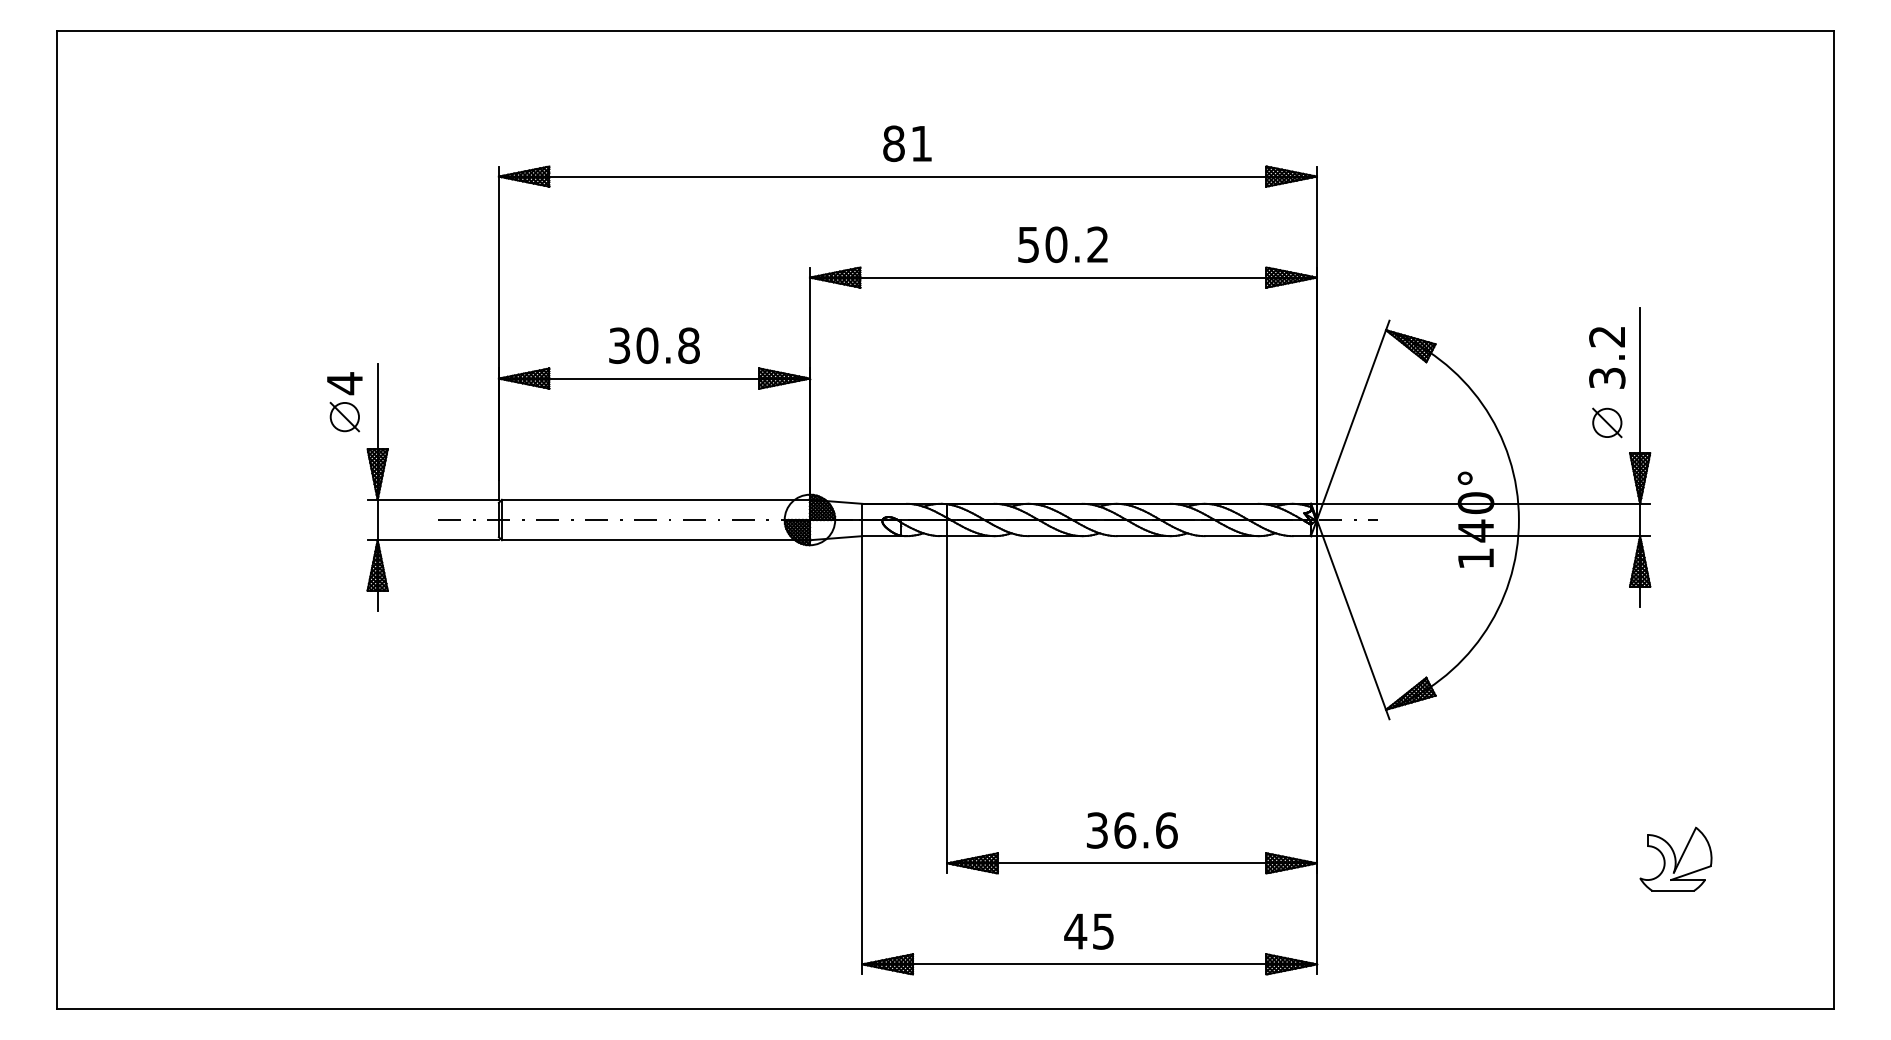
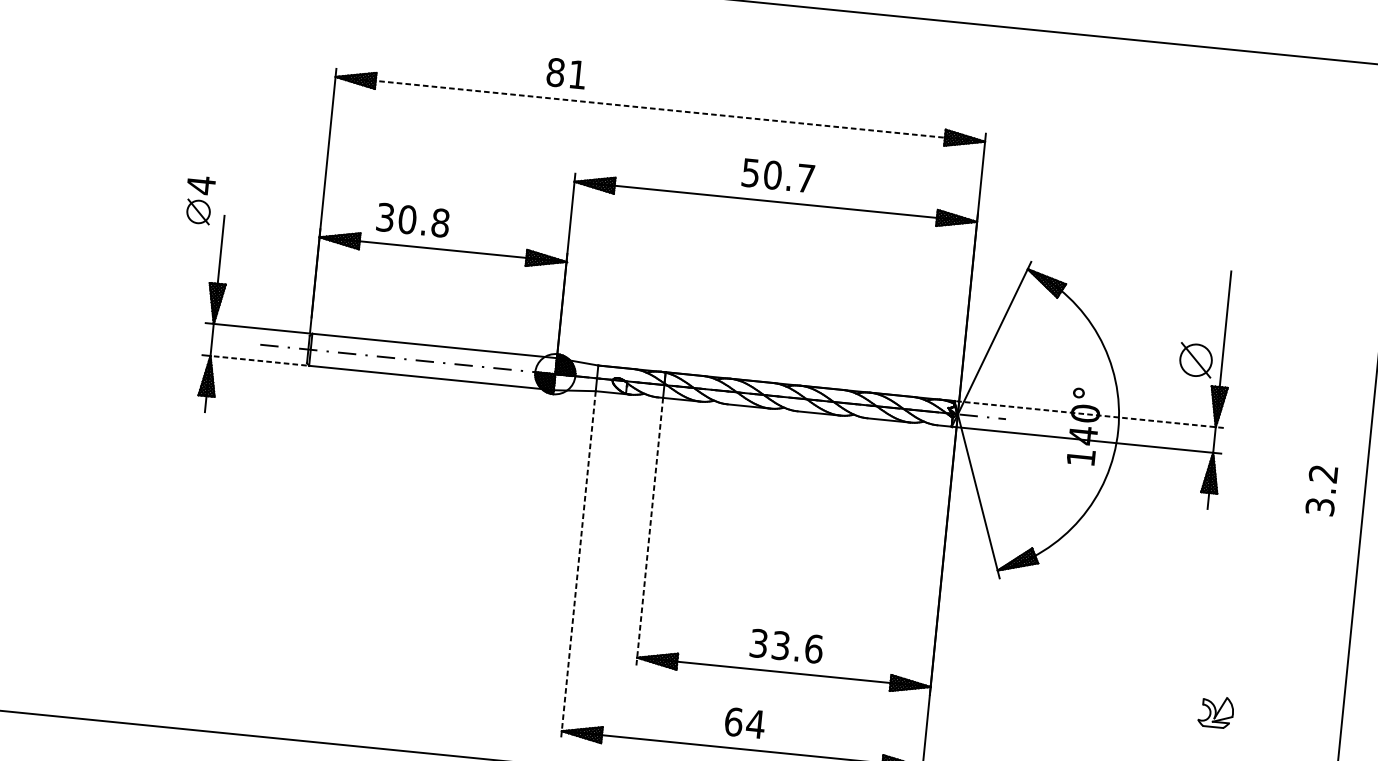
text: (907, 143) -> (566, 73), moved
line: (908, 176) -> (660, 109), solid -> dashed
text: (1097, 244) -> (805, 178), 50.2 -> 50.7
text: (654, 345) -> (413, 220), moved
text: (1607, 357) -> (1321, 490), moved
part: (344, 402) -> (199, 200), moved
part: (1607, 422) -> (1196, 360), size x1.4
line: (1480, 503) -> (1089, 414), solid -> dashed
line: (438, 540) -> (258, 361), solid -> dashed
line: (947, 704) -> (649, 531), solid -> dashed
line: (862, 755) -> (578, 565), solid -> dashed
text: (1125, 830) -> (781, 645), 36.6 -> 33.6
part: (1675, 858) -> (1215, 711), size x0.6
text: (1089, 931) -> (744, 723), 45 -> 64

